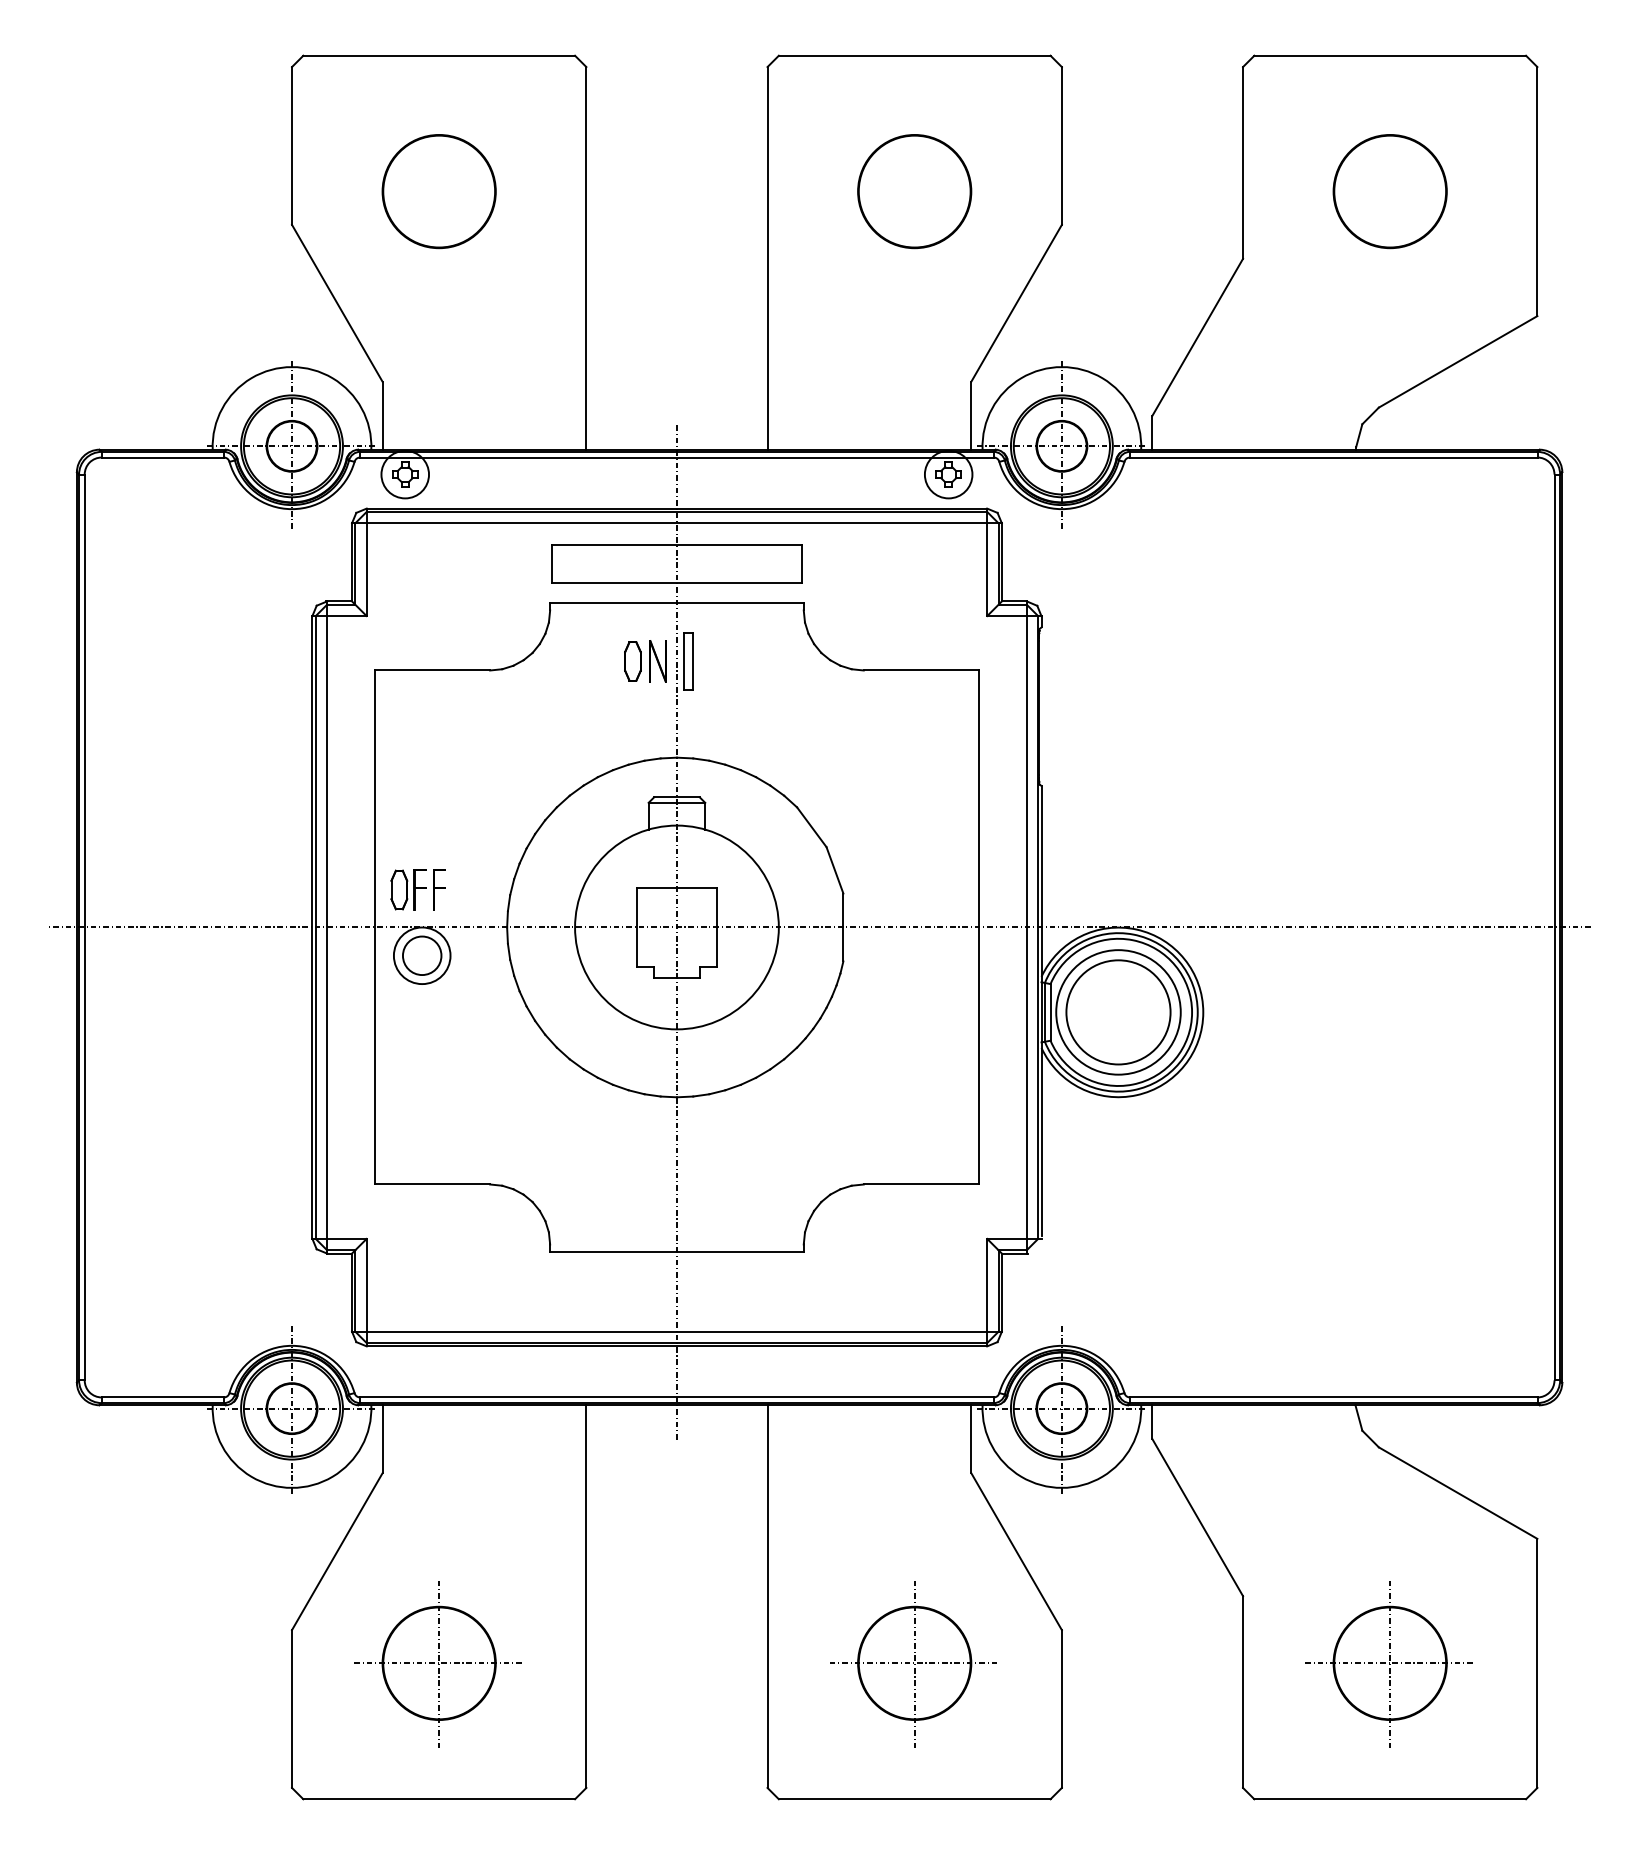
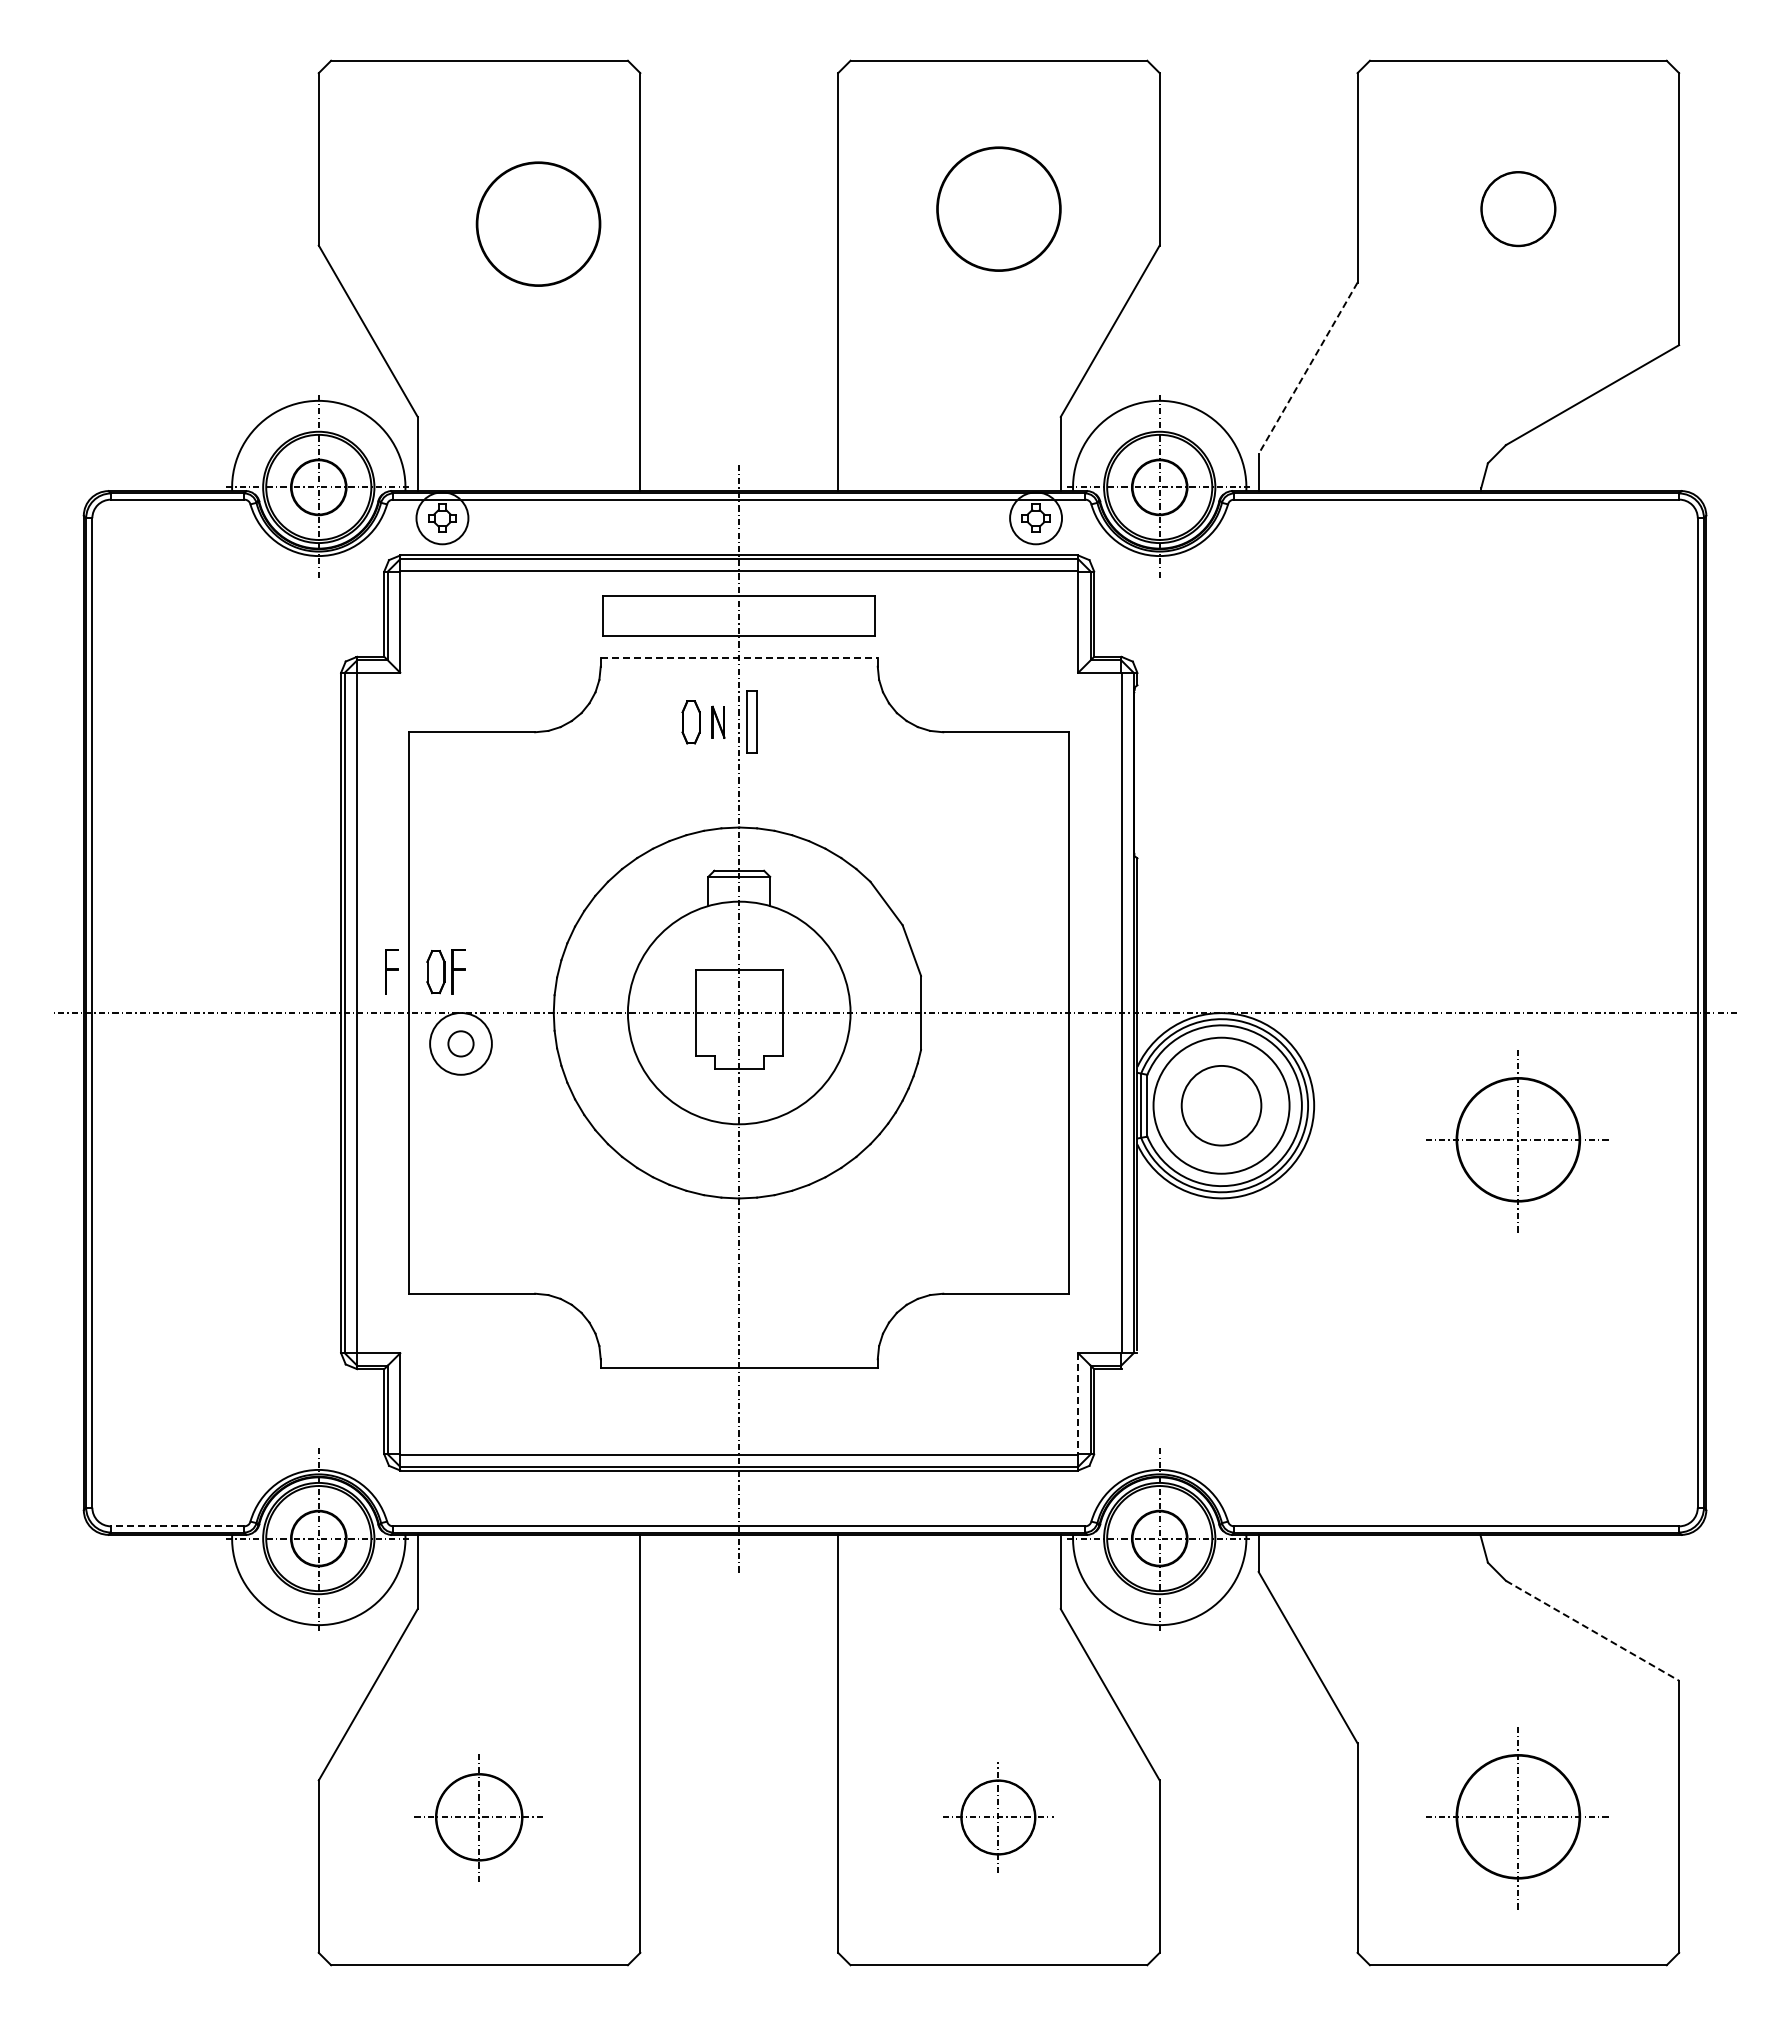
part: (439, 190) -> (538, 223), moved
part: (1390, 190) -> (1518, 208), size x0.6
line: (1198, 337) -> (1308, 368), solid -> dashed
line: (677, 602) -> (739, 658), solid -> dashed
part: (657, 661) -> (718, 722), size x0.7
part: (439, 889) -> (391, 971), moved
circle: (421, 955) -> (460, 1043), size x0.6
circle: (1118, 1012) -> (1221, 1105), size x0.7
part: (1389, 1045) -> (1517, 1141), added
line: (987, 1285) -> (1078, 1403), solid -> dashed
line: (162, 1397) -> (177, 1526), solid -> dashed
line: (1458, 1492) -> (1592, 1630), solid -> dashed
part: (438, 1664) -> (478, 1818), size x0.7
part: (913, 1664) -> (997, 1818), size x0.6

